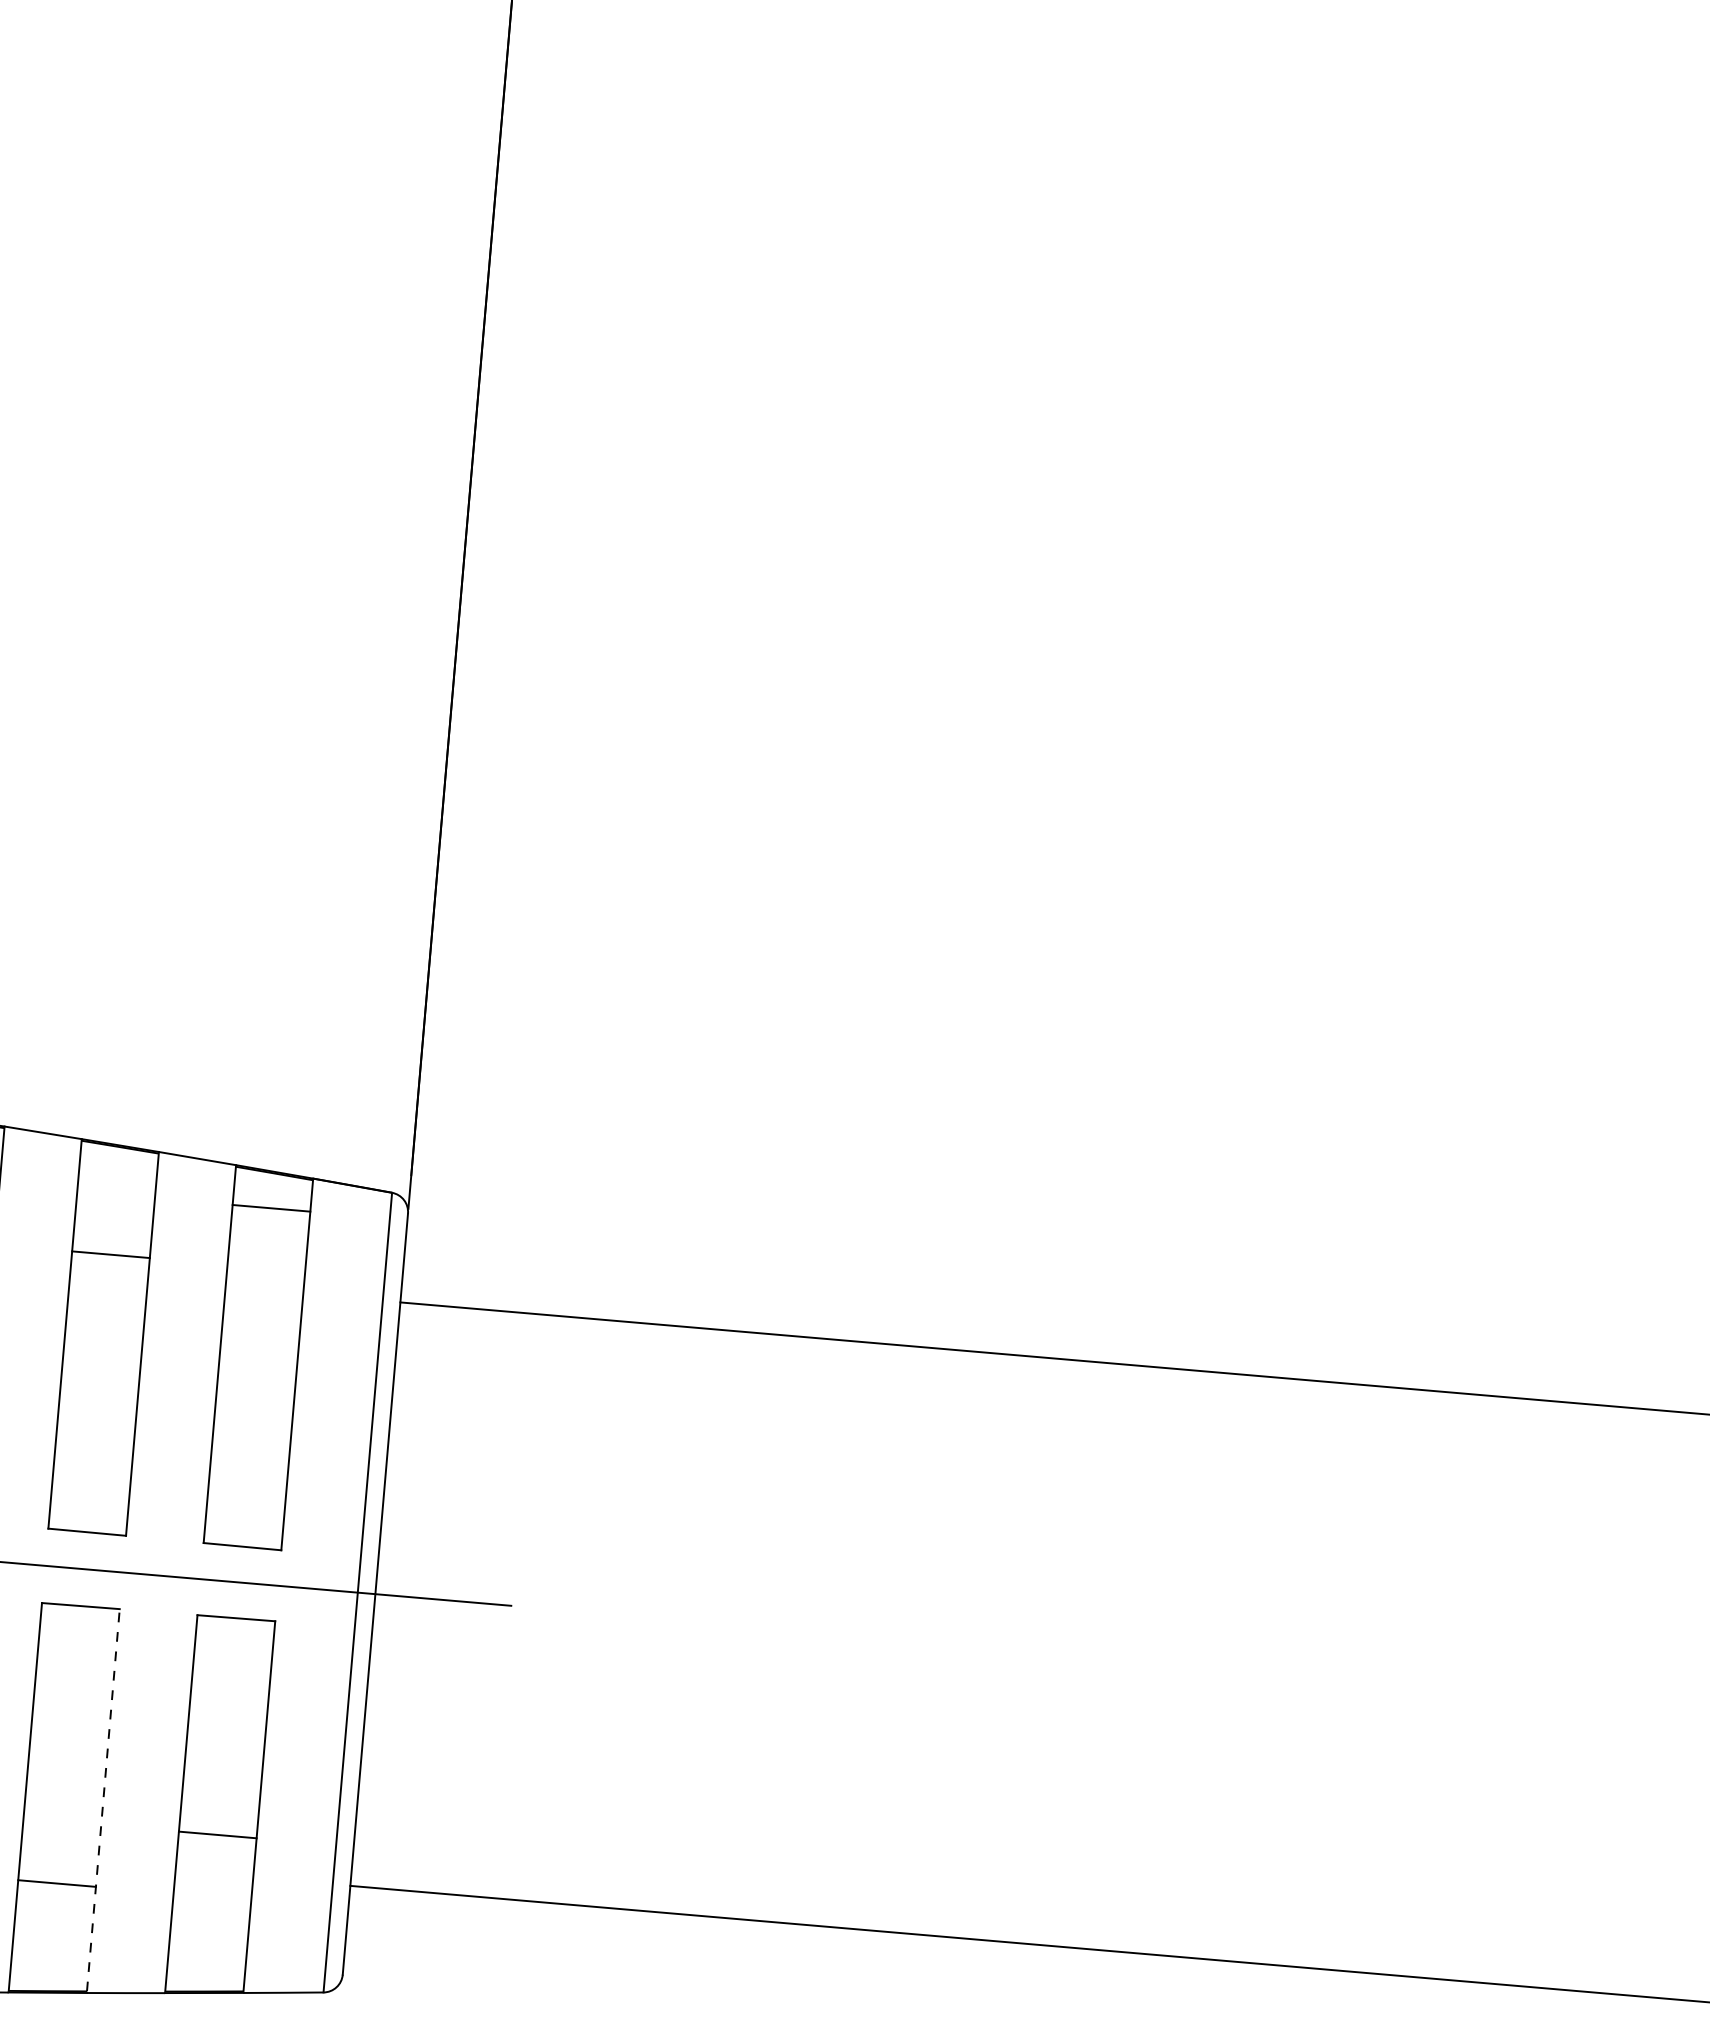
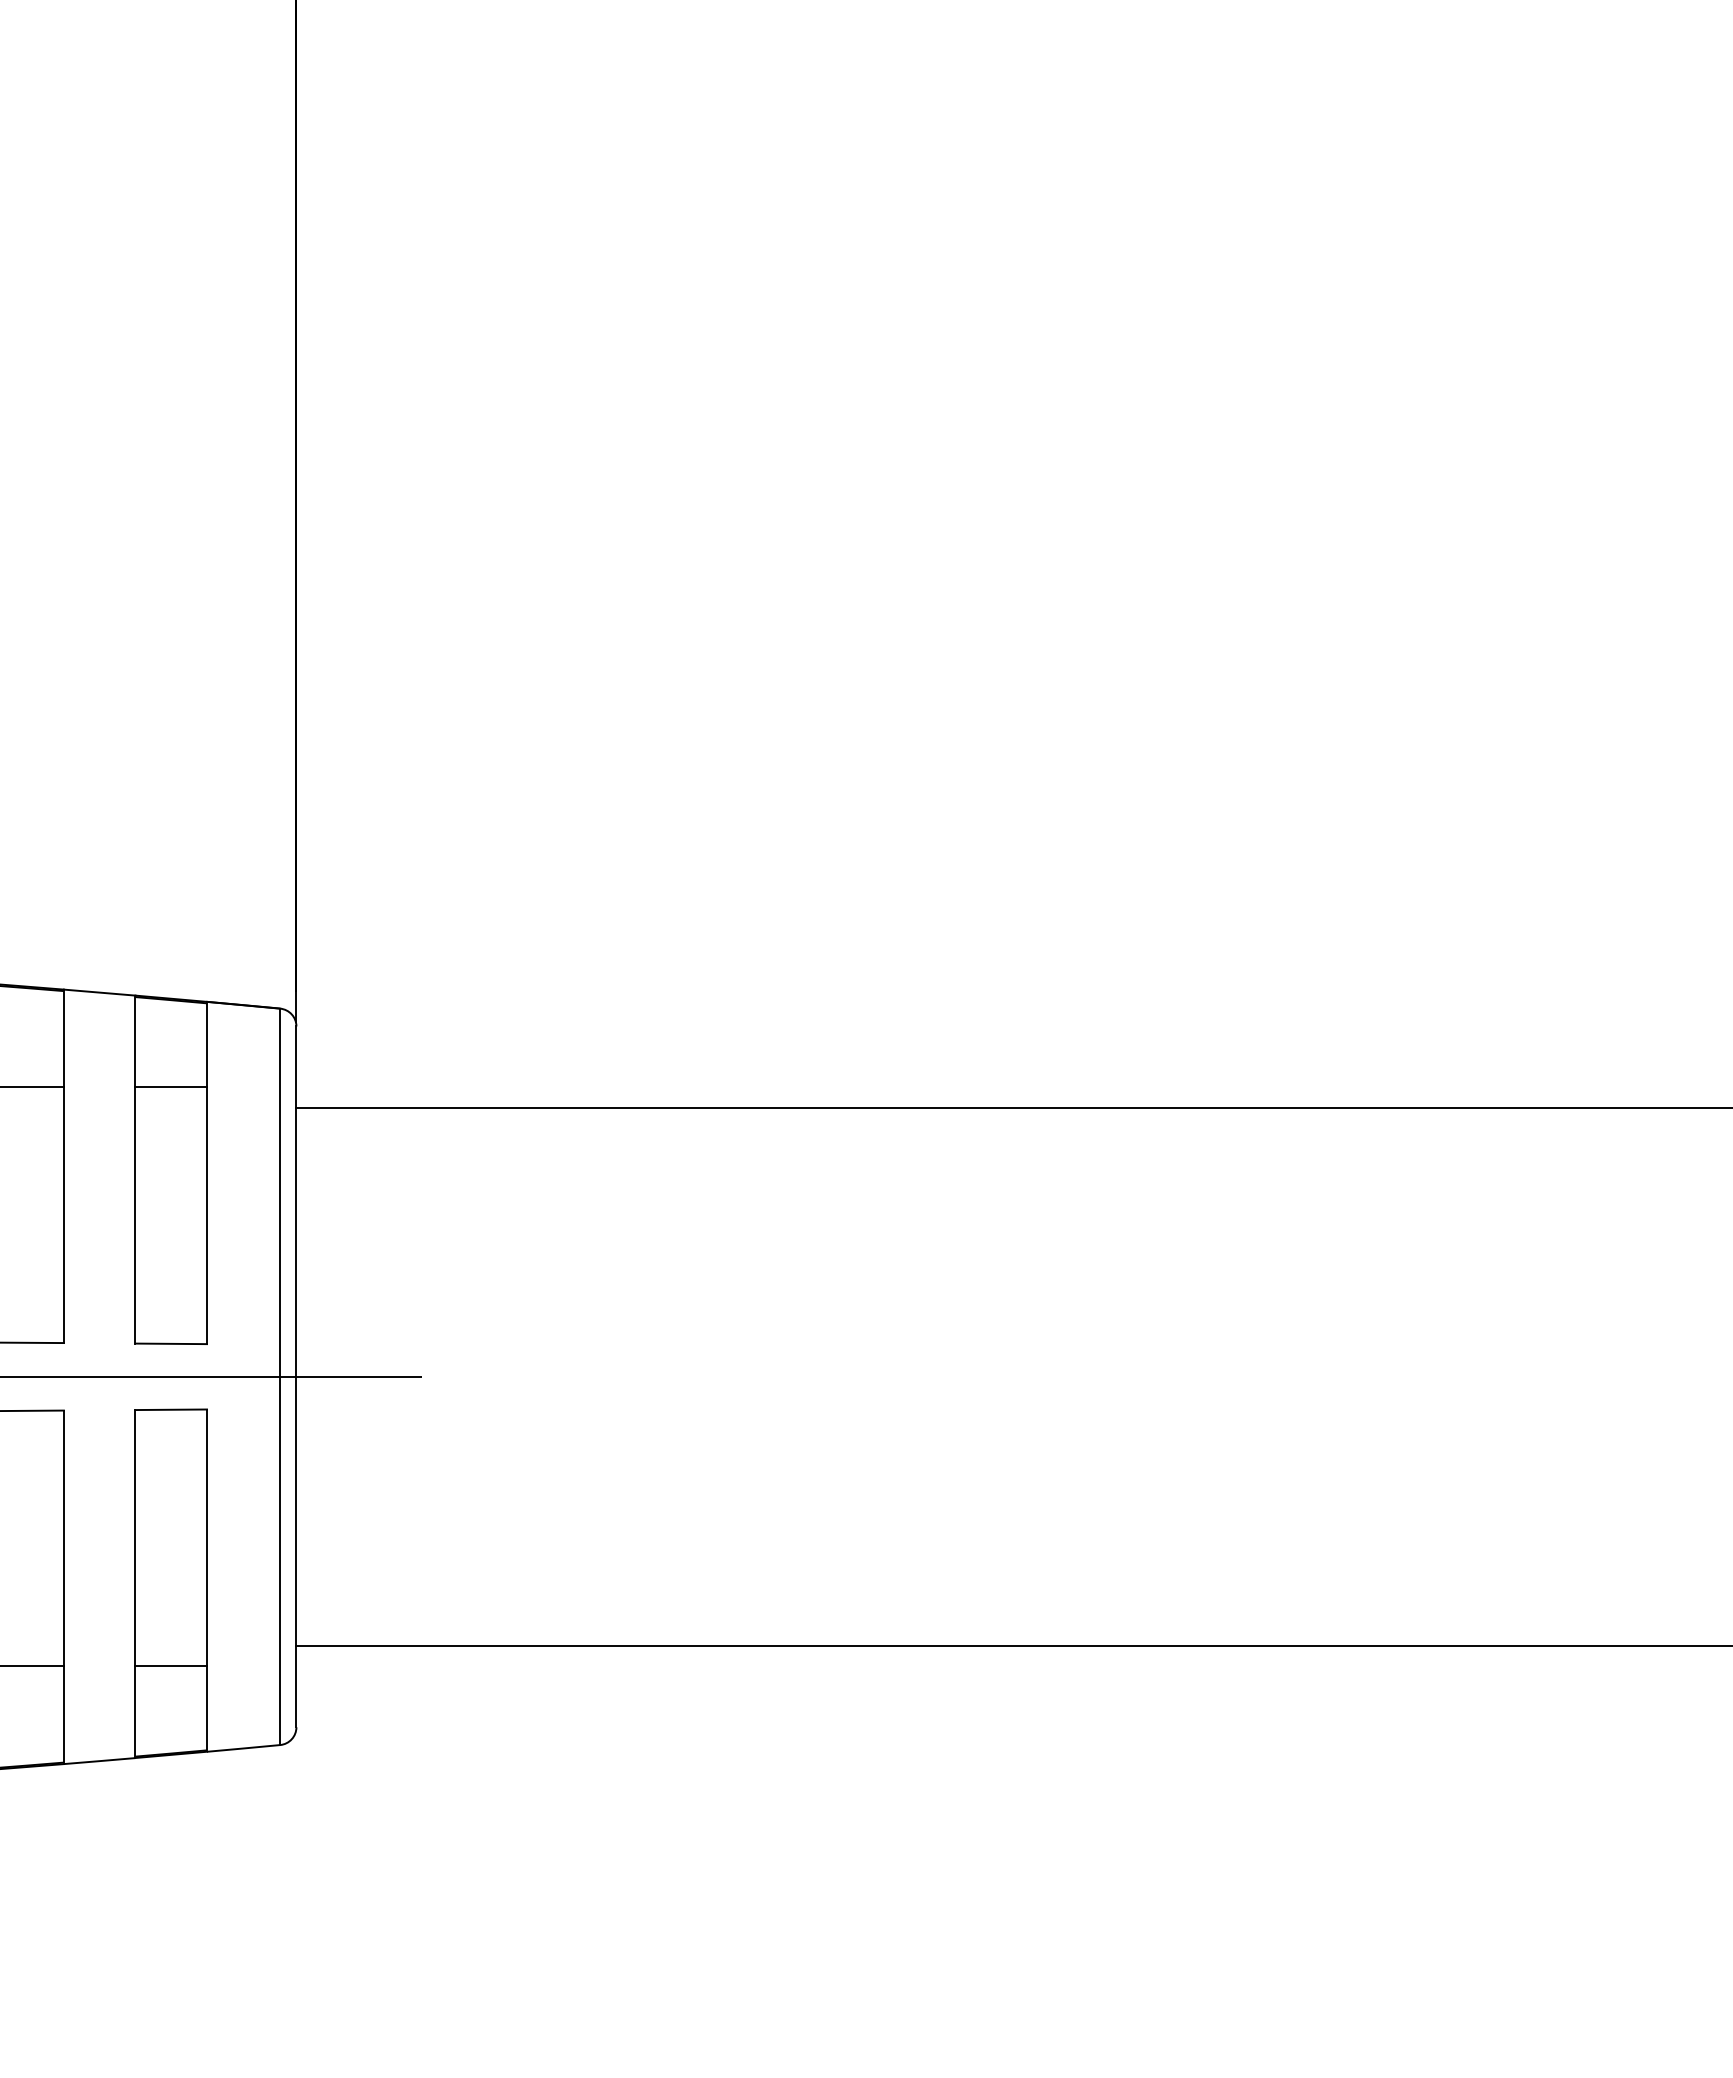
line: (271, 1208) -> (171, 1087), moved
line: (102, 1800) -> (63, 1586), dashed -> solid
line: (218, 1835) -> (171, 1666), moved

